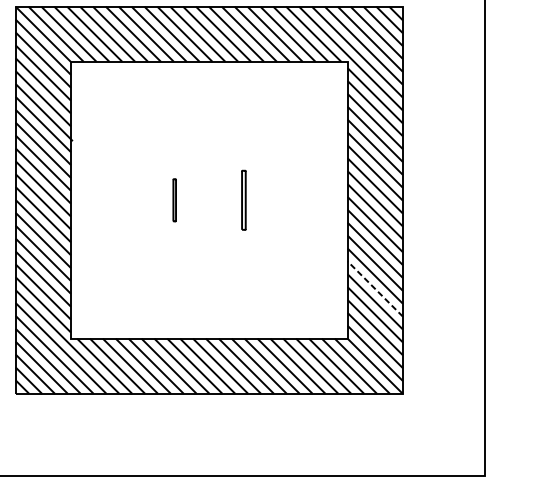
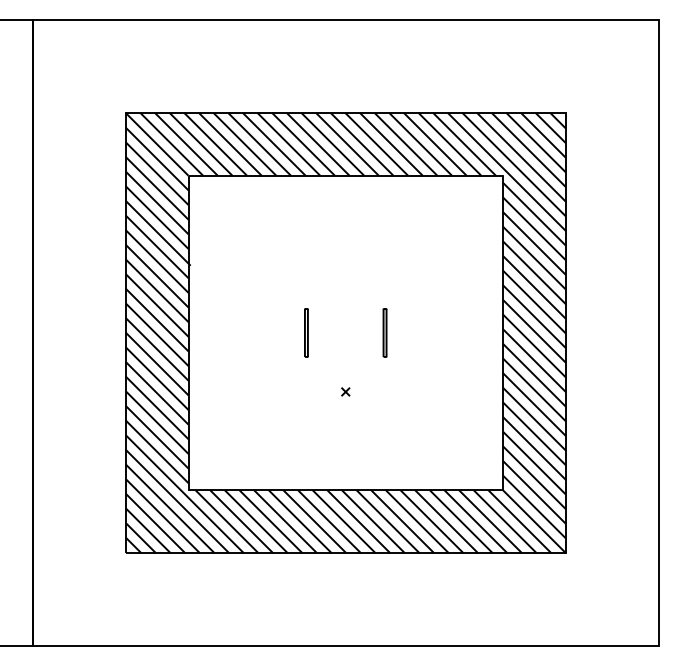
part: (243, 199) -> (384, 332), size x0.71
part: (209, 251) -> (345, 391), added
line: (375, 288) -> (534, 433), dashed -> solid

